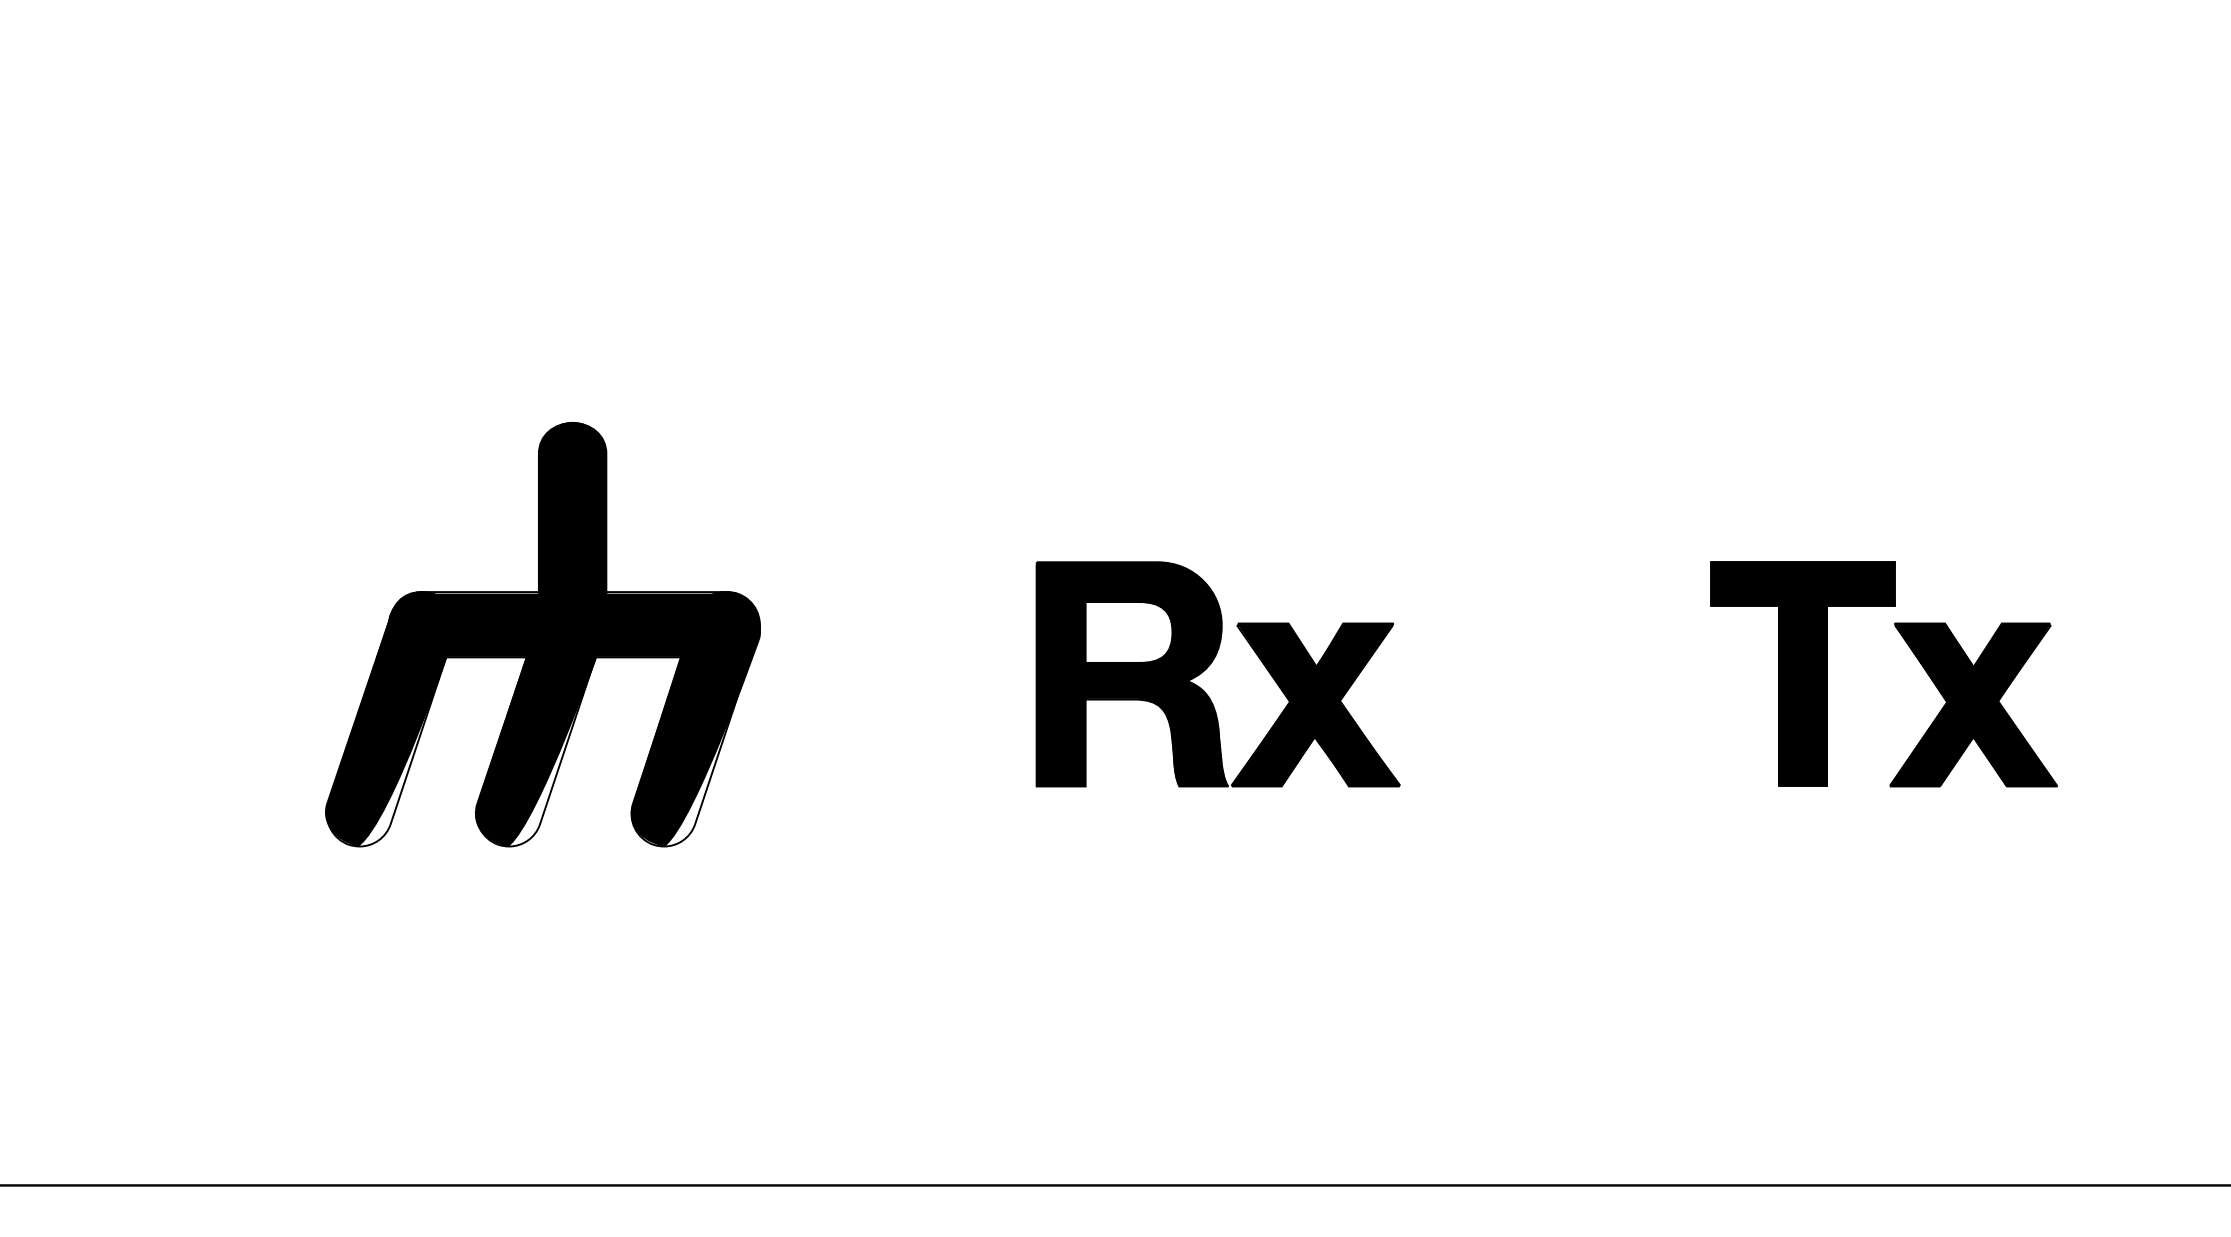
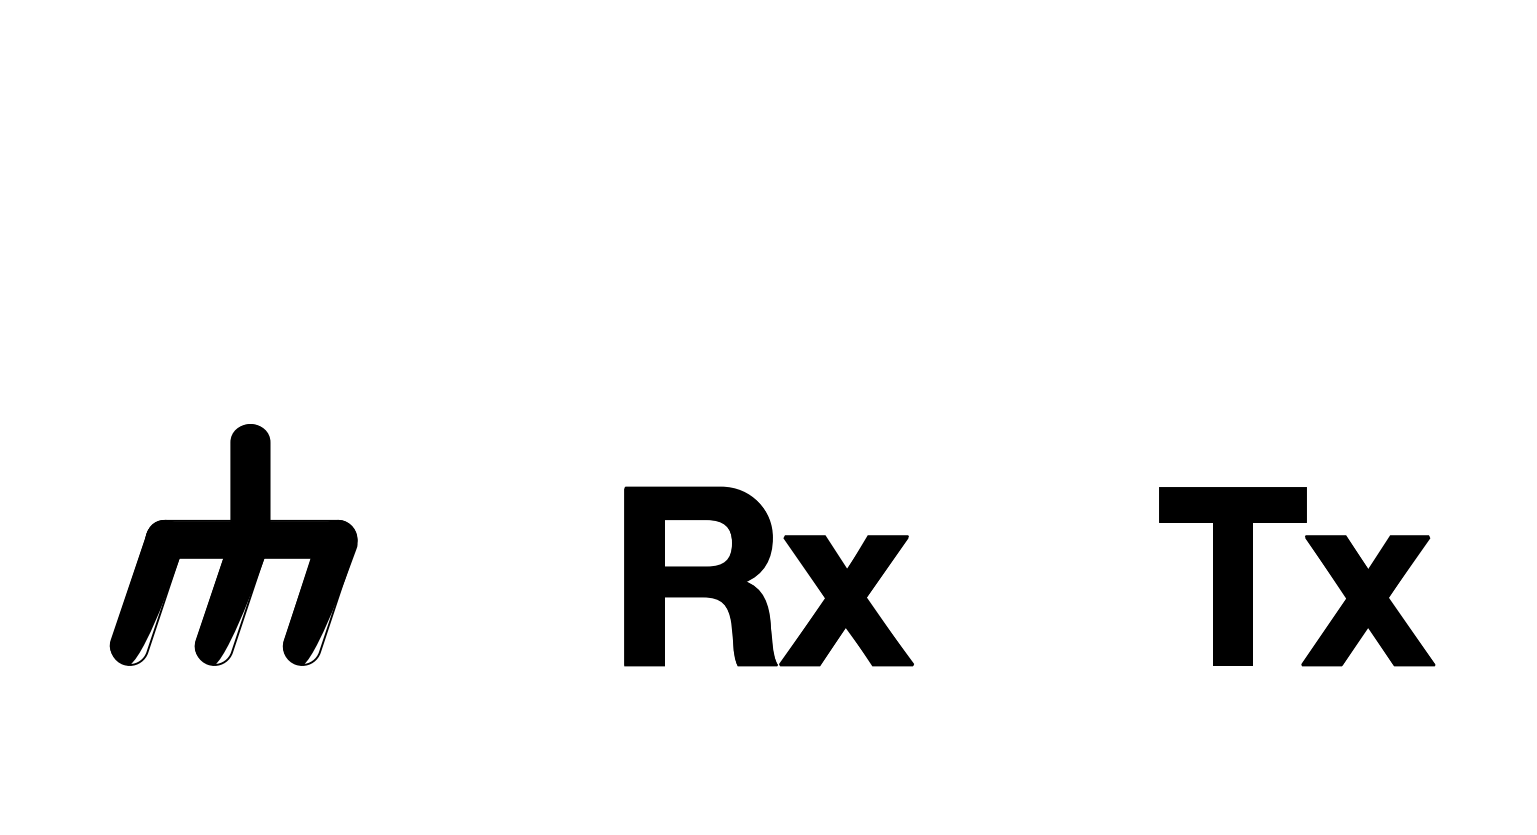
part: (542, 634) -> (233, 544), size x0.71

